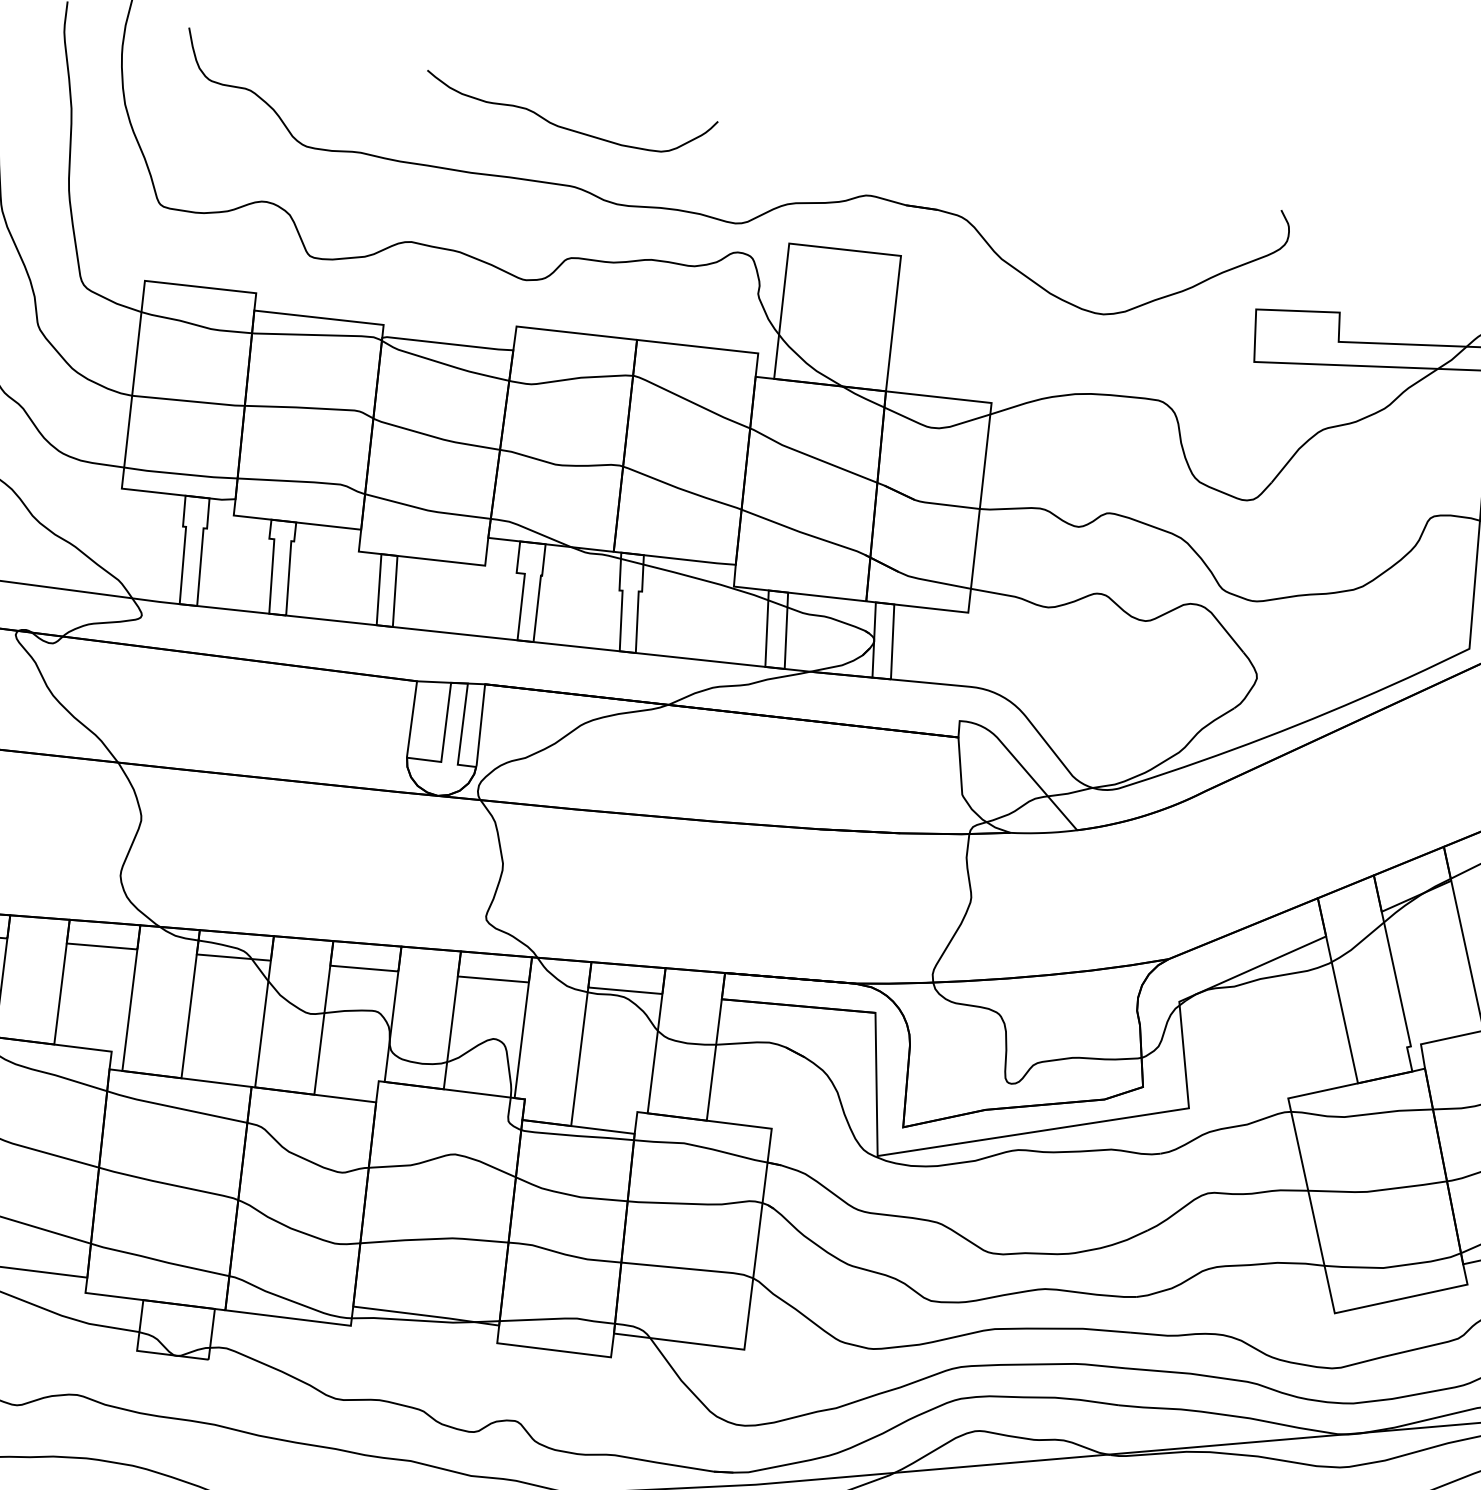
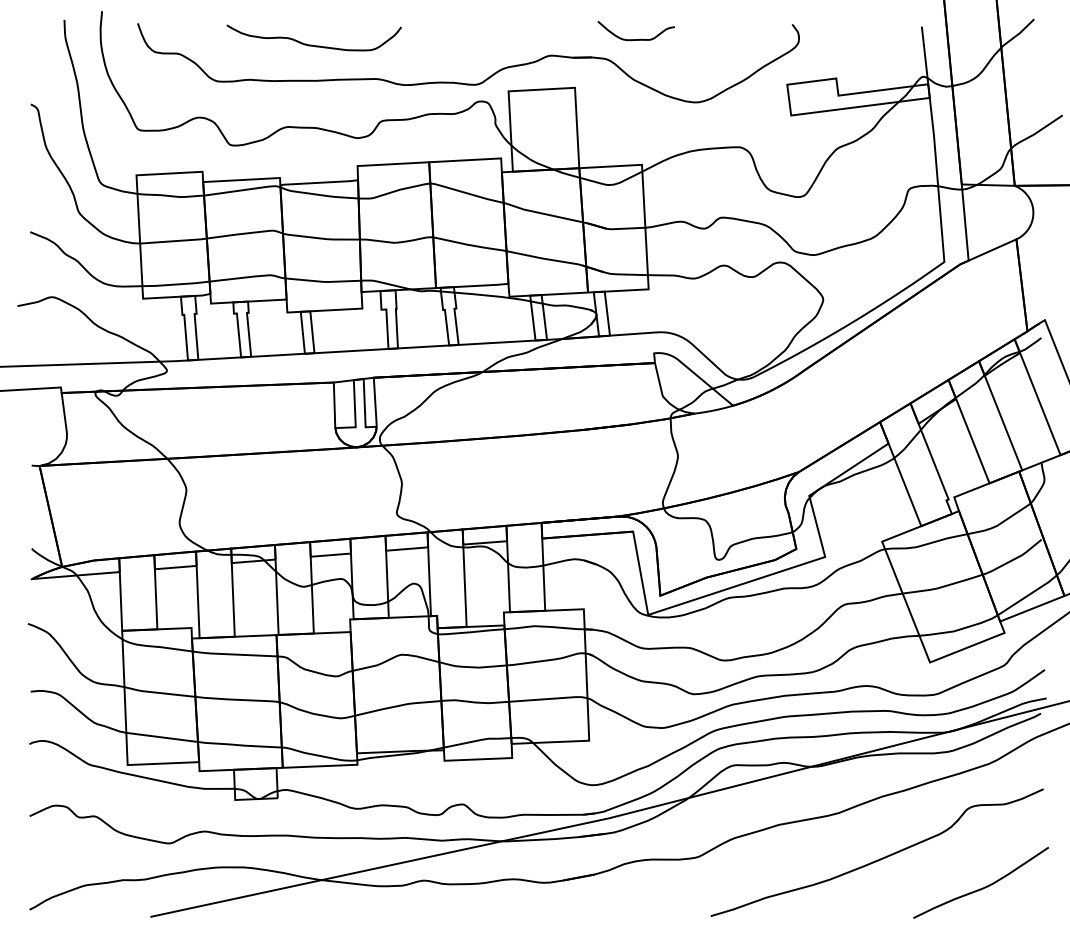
curve: (564, 126) -> (312, 44), moved
curve: (1015, 192) -> (635, 39), added

